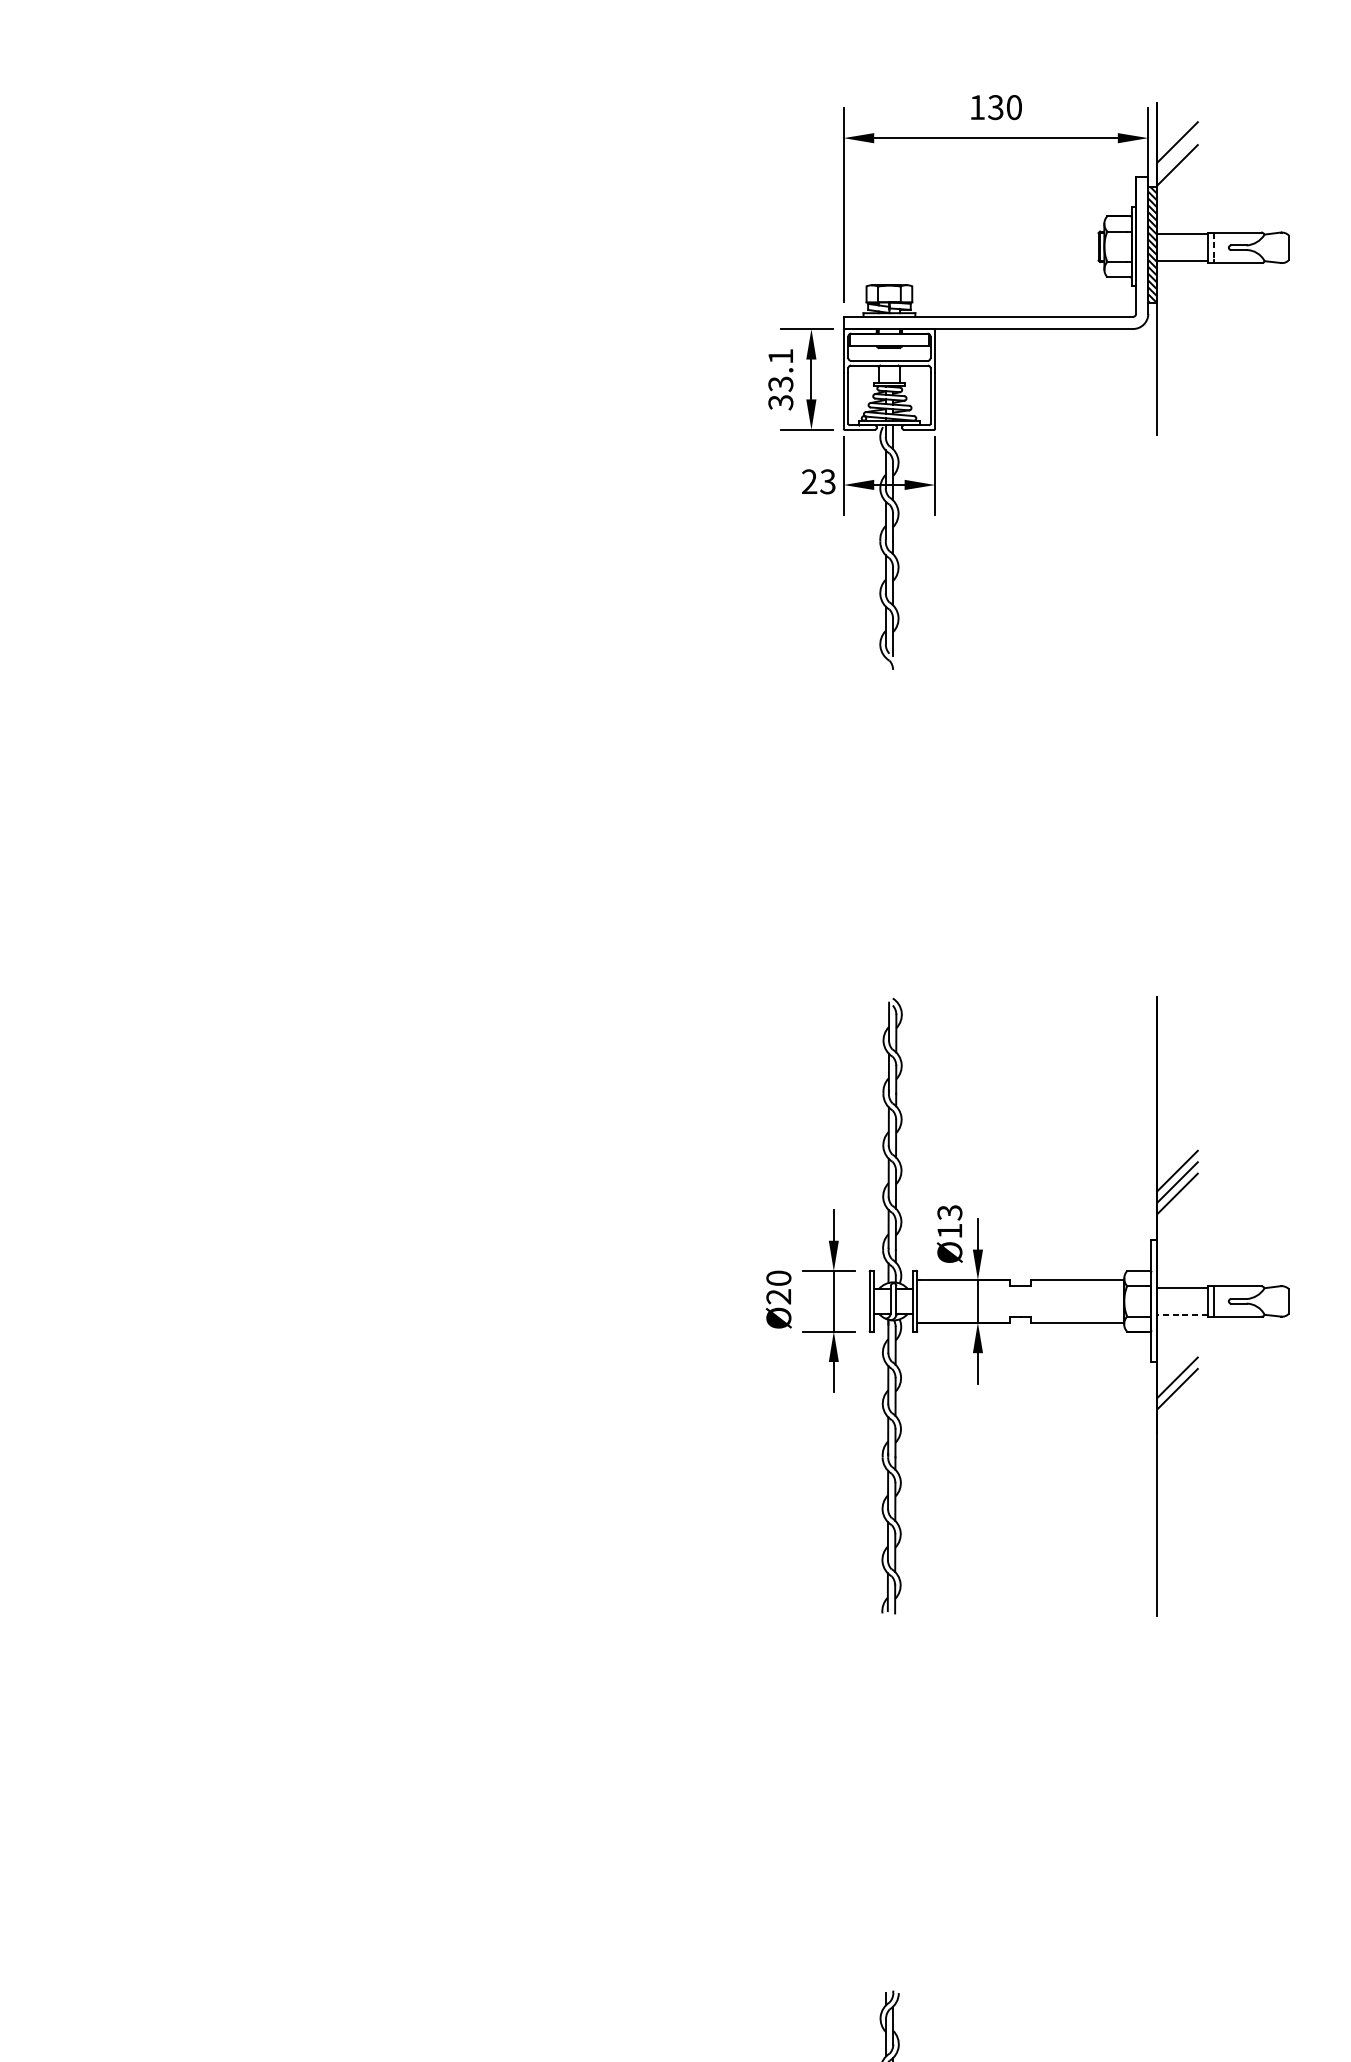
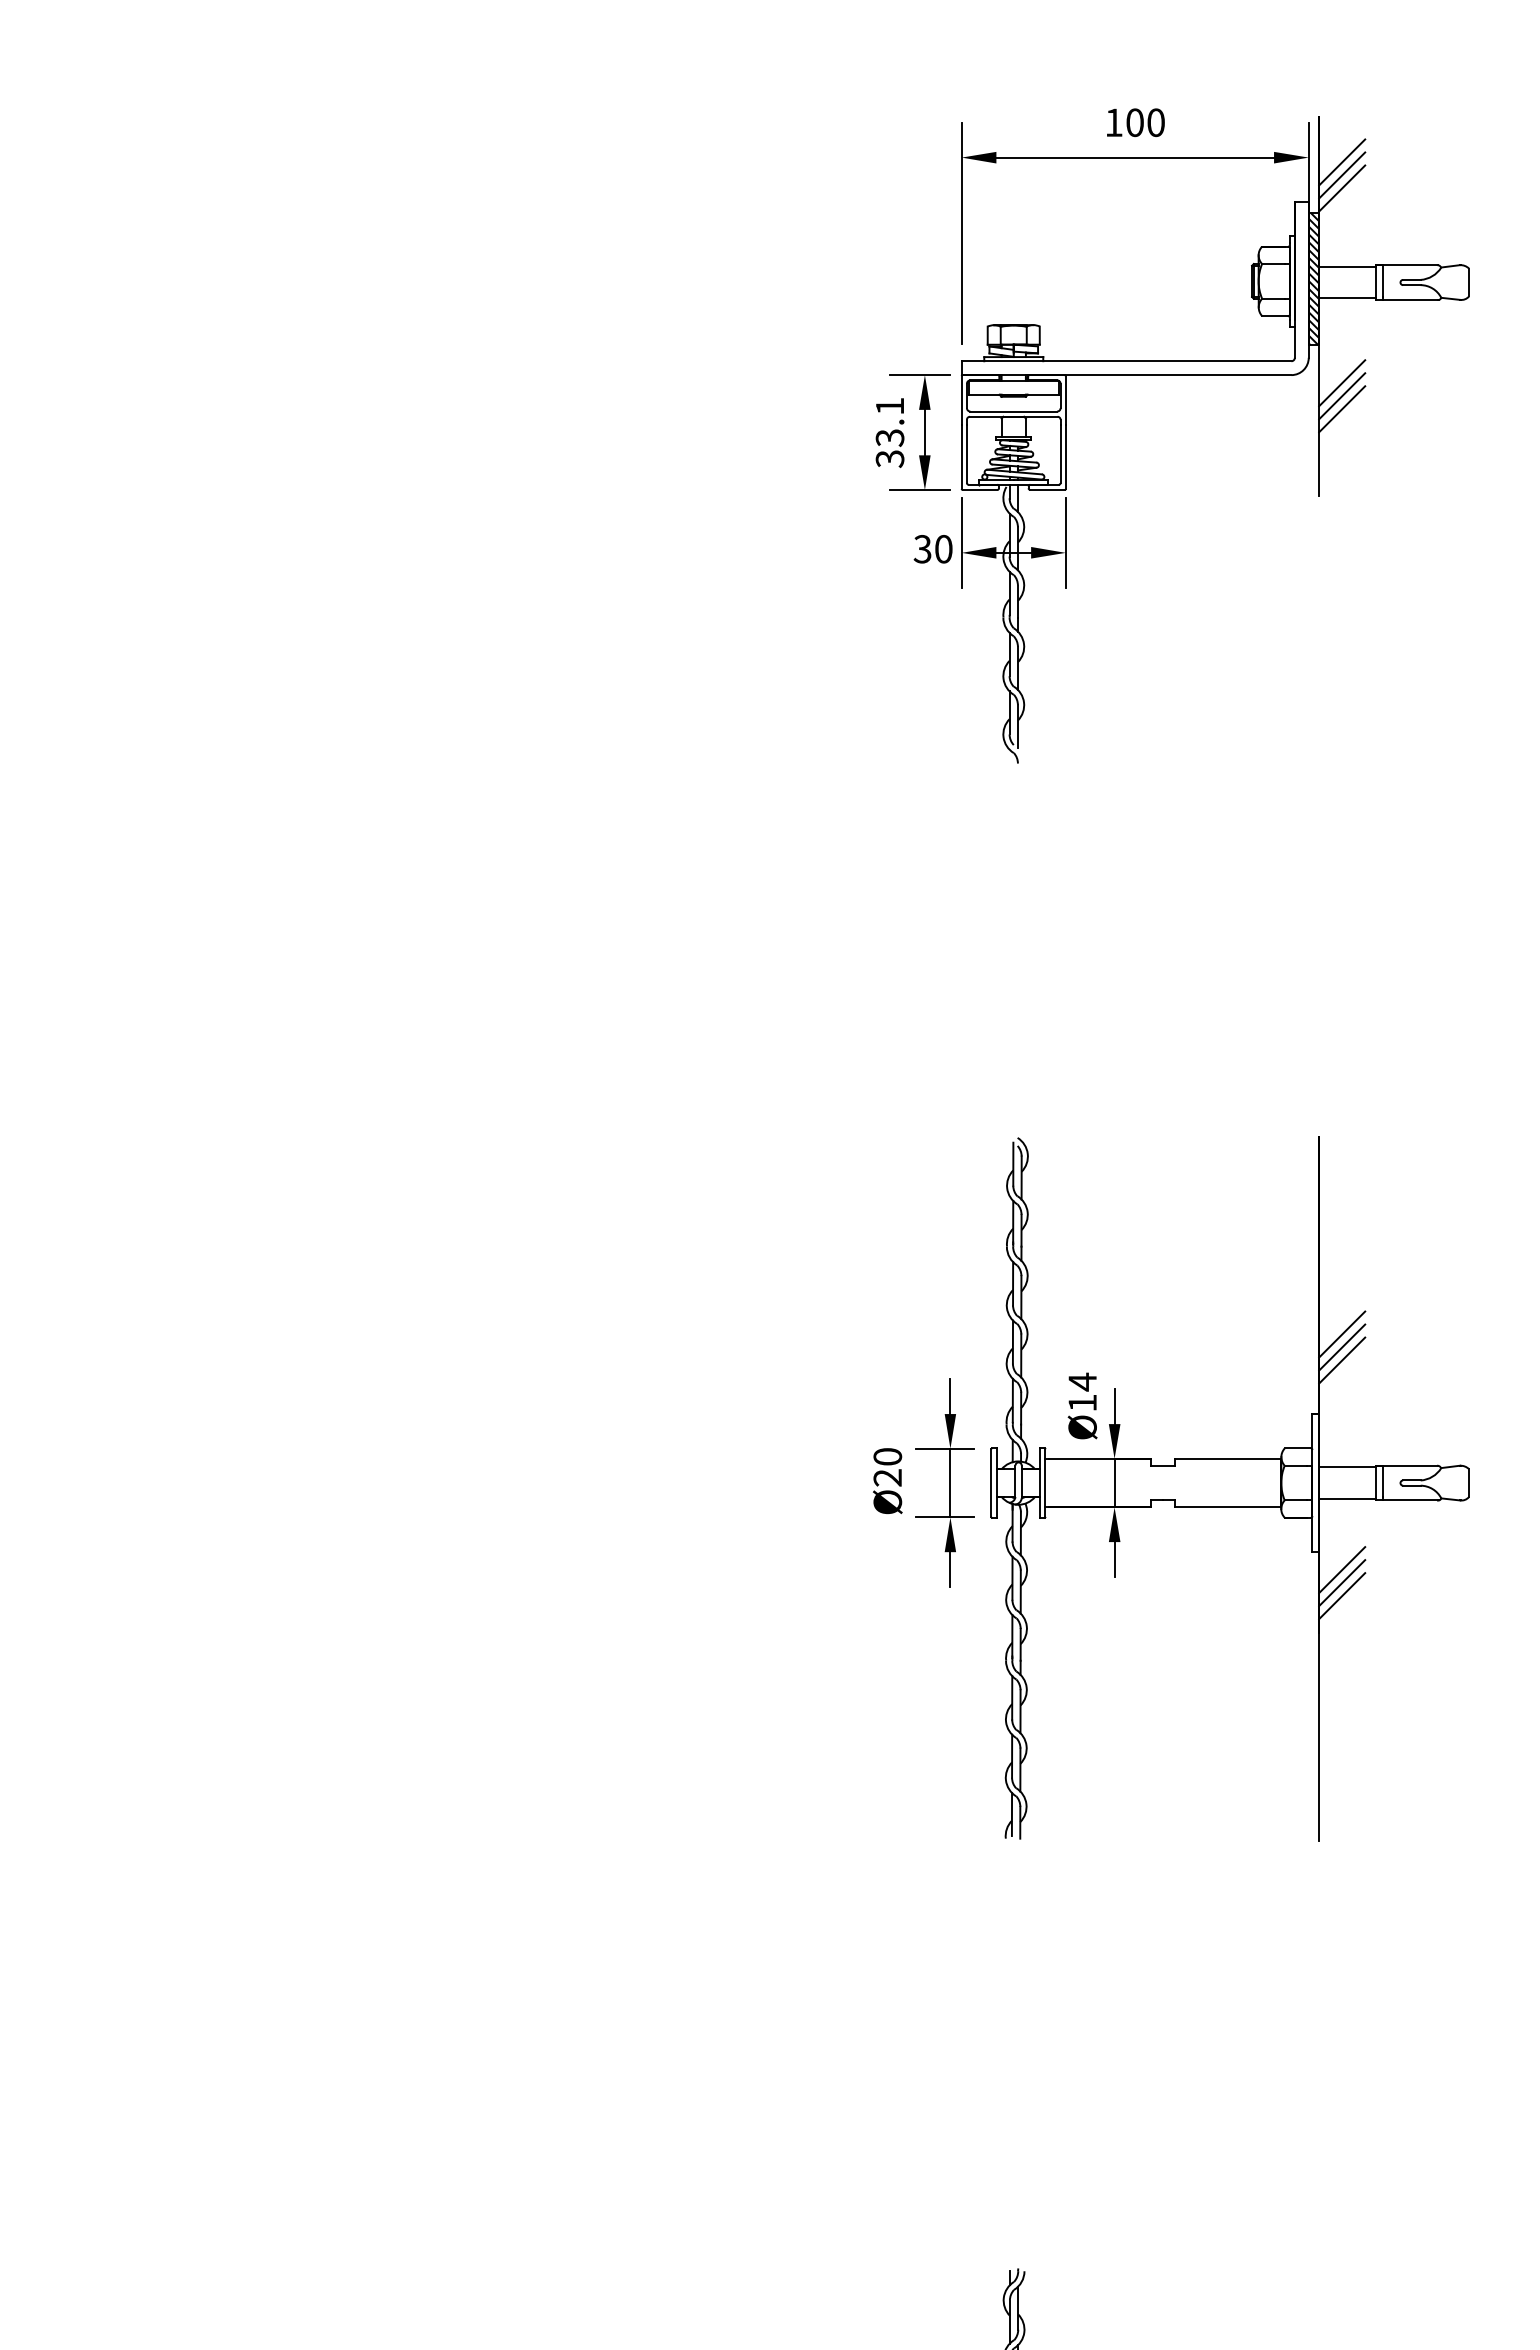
text: (995, 107) -> (1134, 122), 130 -> 100
line: (1177, 153) -> (1342, 175), added
line: (1213, 245) -> (1383, 280), dashed -> solid
line: (1177, 336) -> (1342, 383), added
line: (1177, 347) -> (1342, 396), added
line: (1177, 359) -> (1342, 409), added
text: (818, 482) -> (932, 549), 23 -> 30
text: (949, 1212) -> (1082, 1381), Ø13 -> Ø14
line: (1182, 1314) -> (1347, 1498), dashed -> solid
line: (1177, 1400) -> (1342, 1596), added

